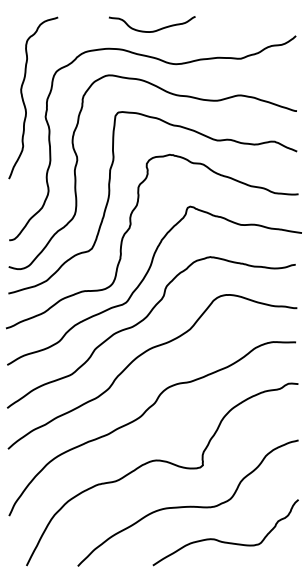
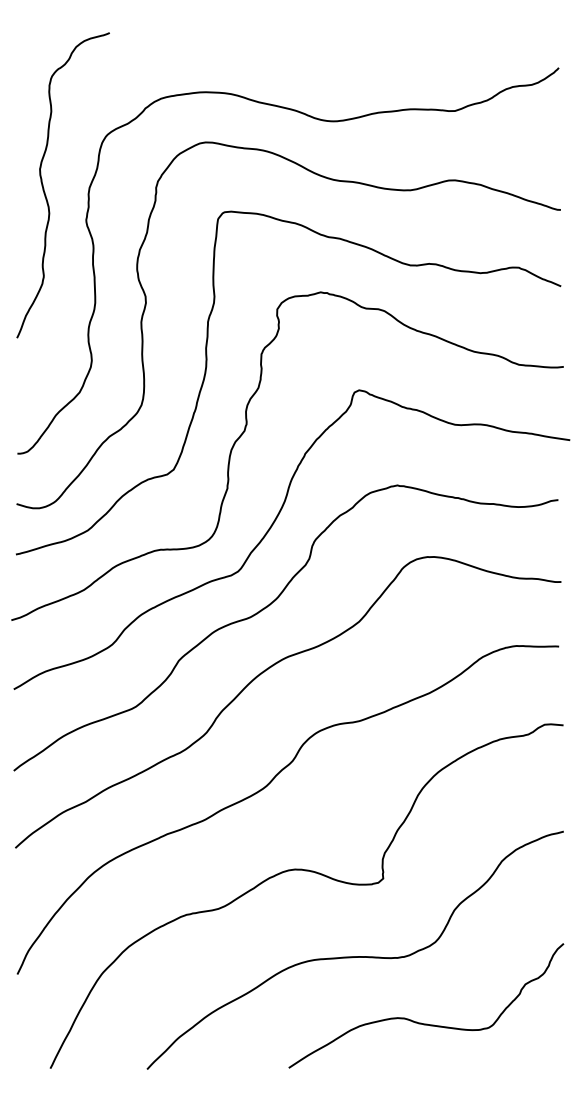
curve: (152, 30) -> (288, 57), removed

